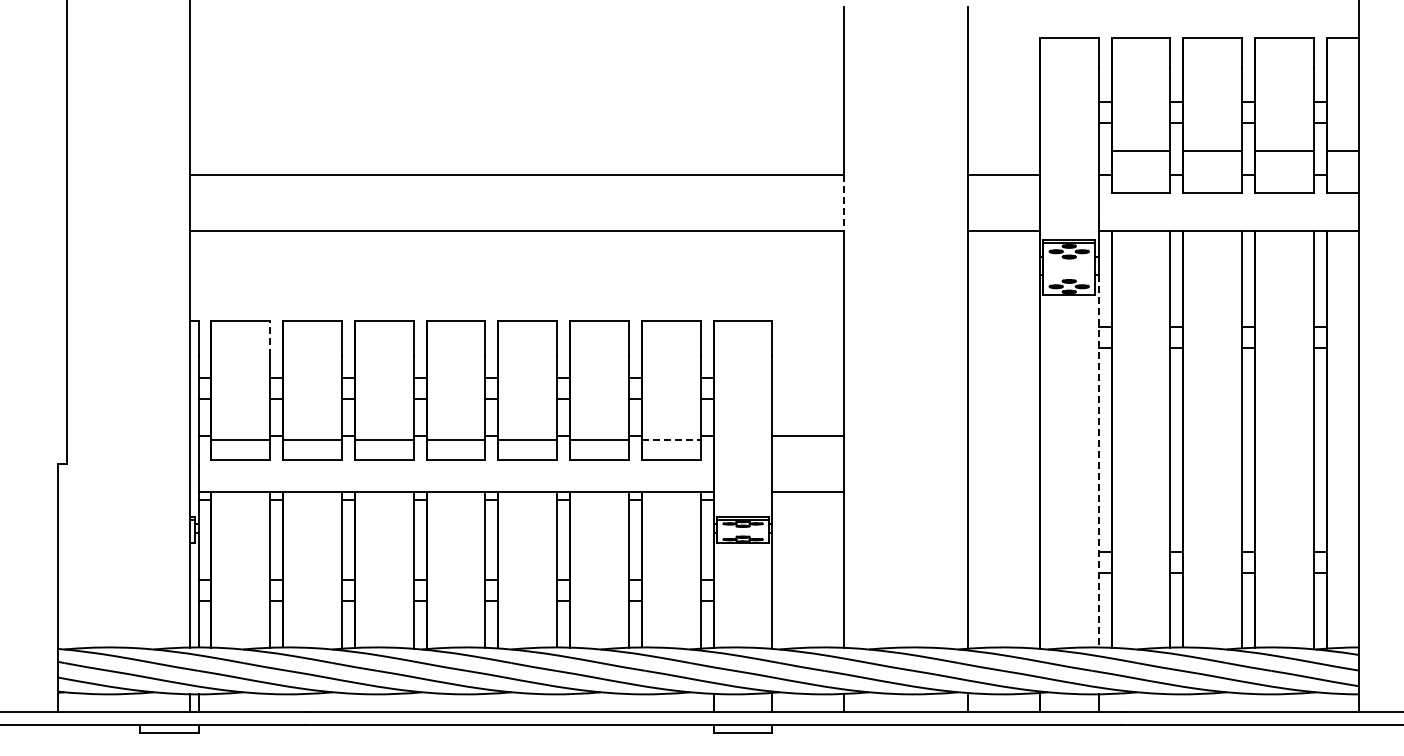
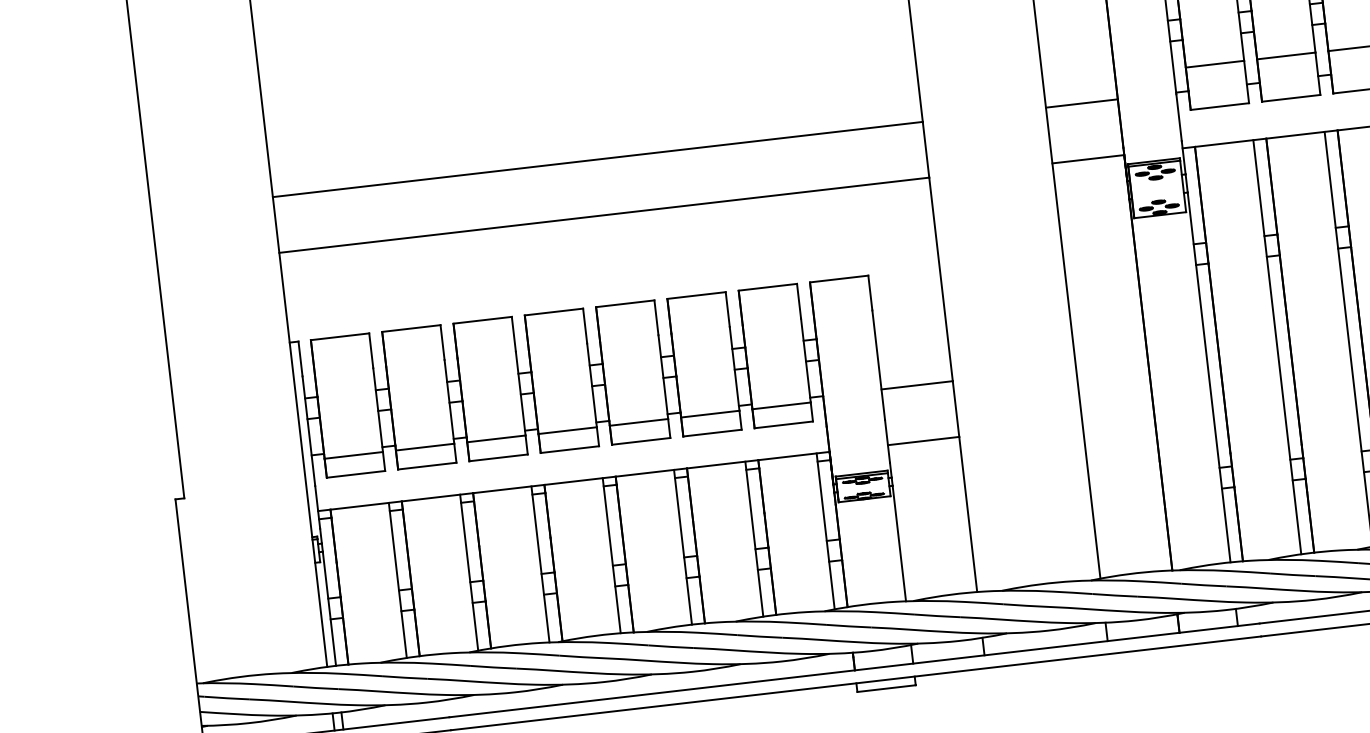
line: (844, 203) -> (926, 150), dashed -> solid
line: (269, 338) -> (370, 350), dashed -> solid
line: (671, 440) -> (781, 405), dashed -> solid
line: (1099, 461) -> (1209, 377), dashed -> solid

